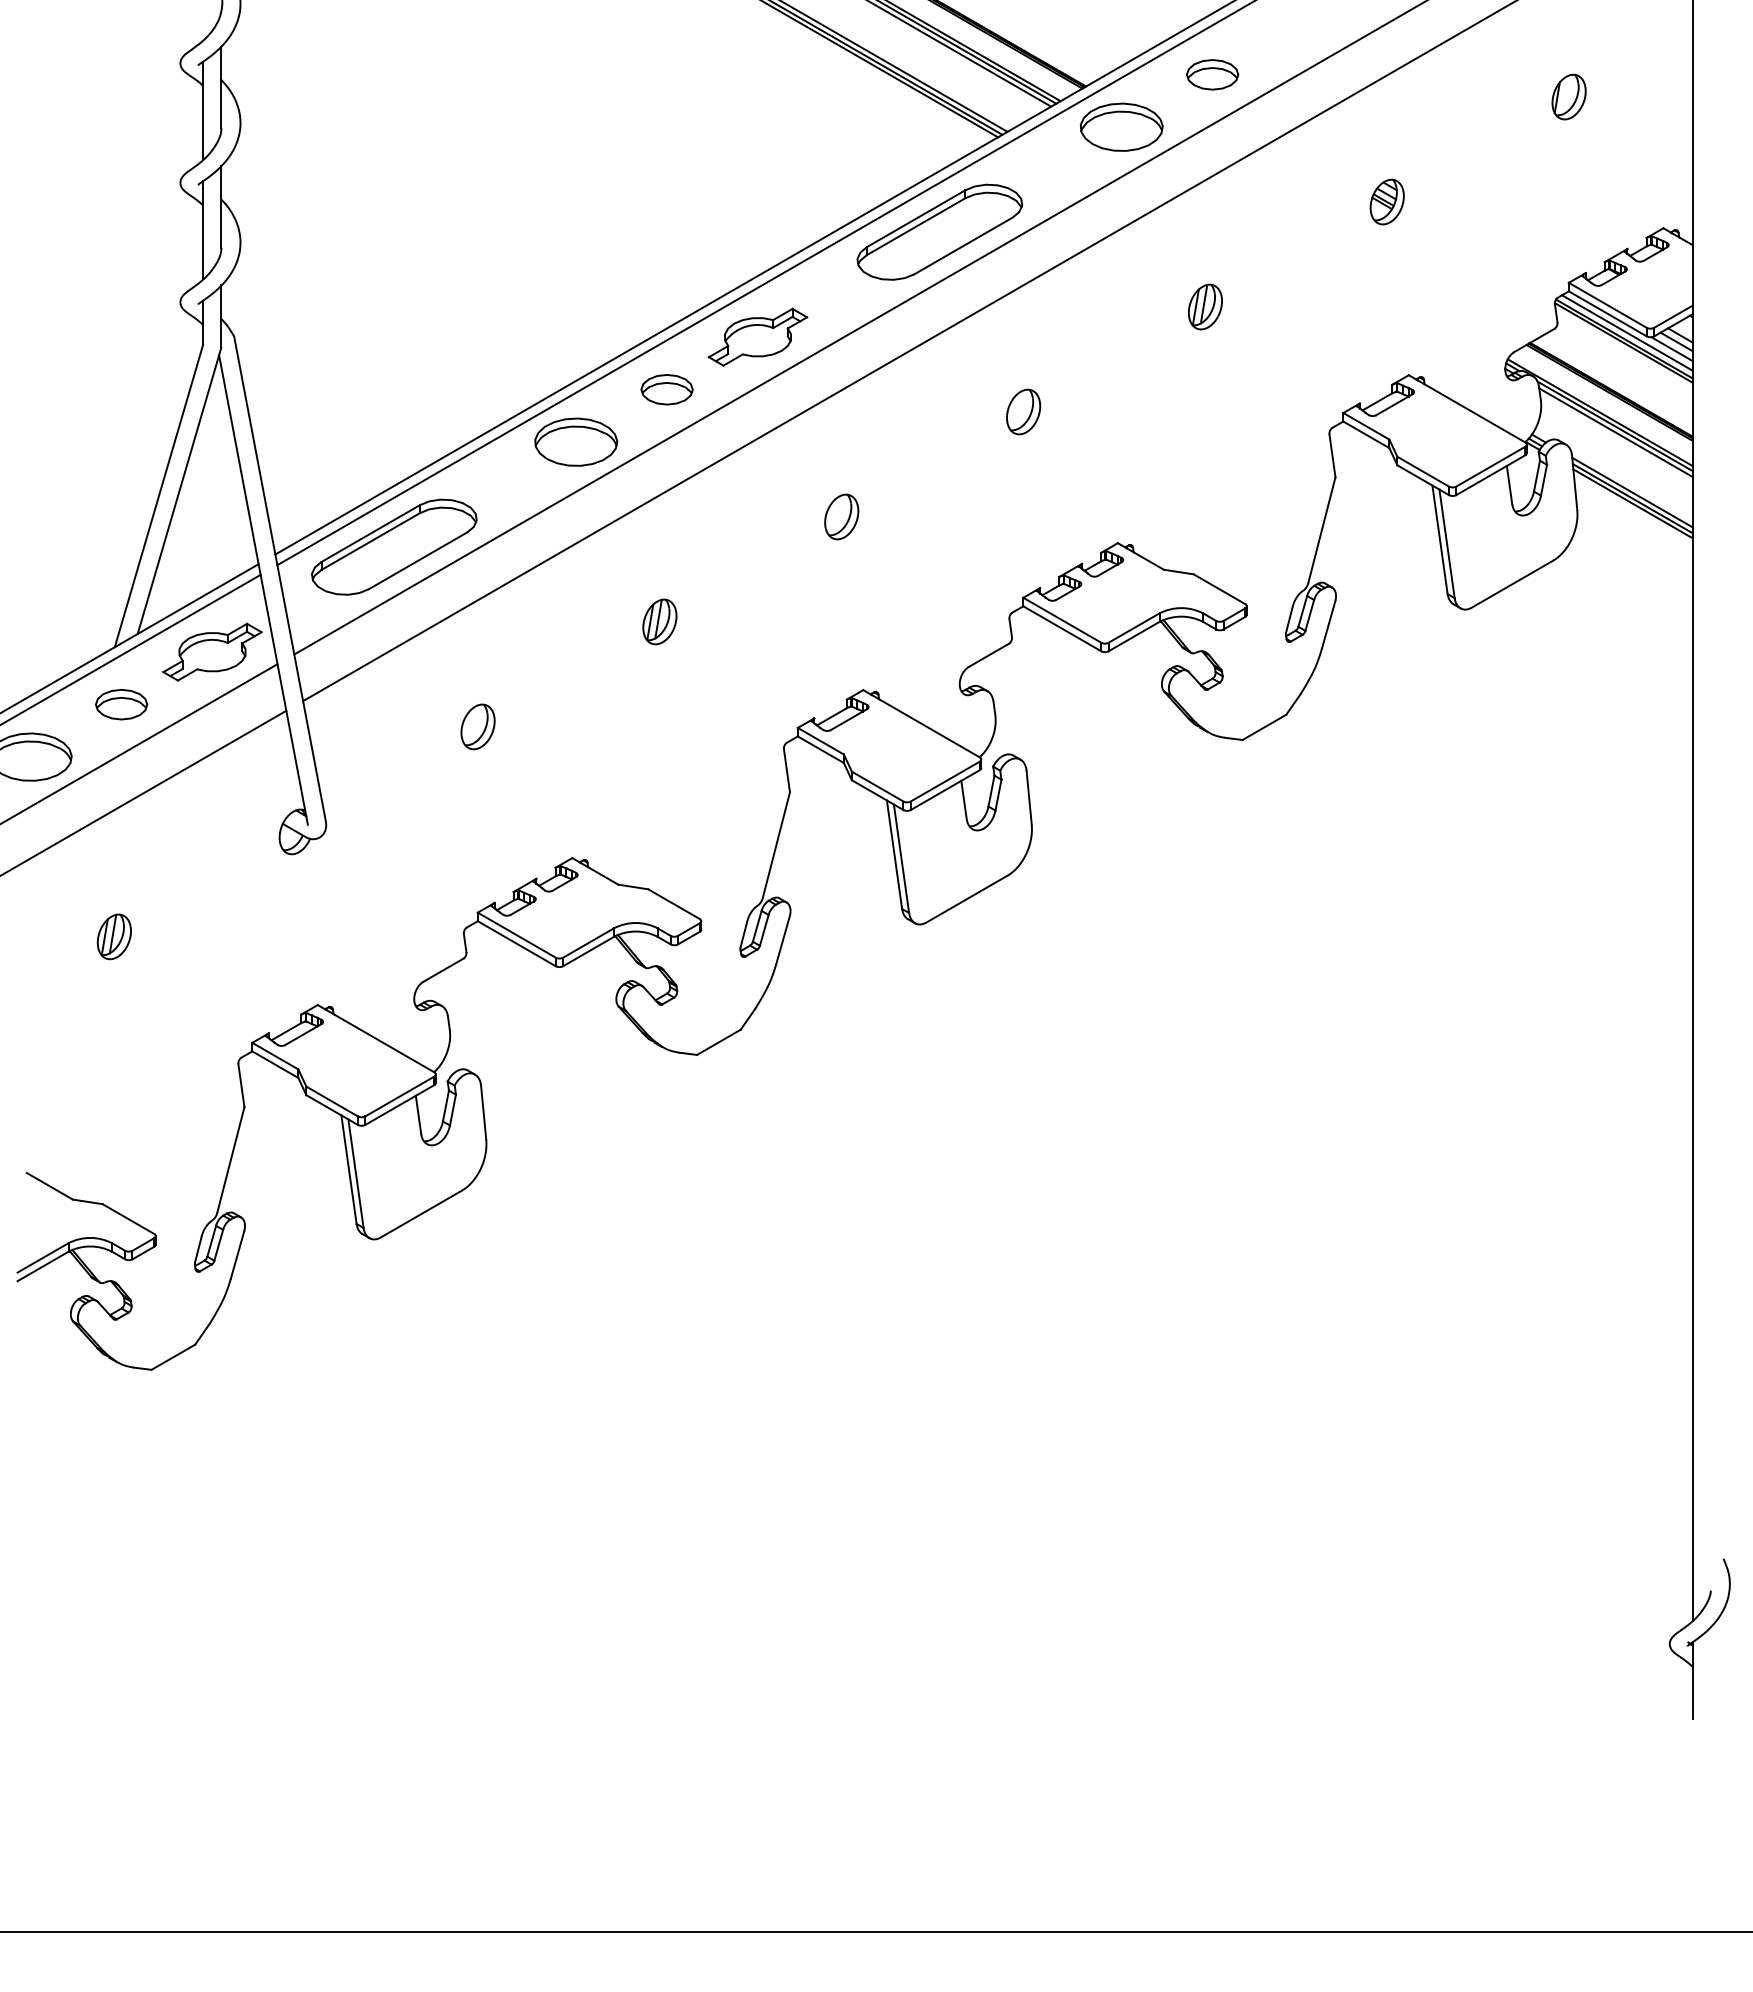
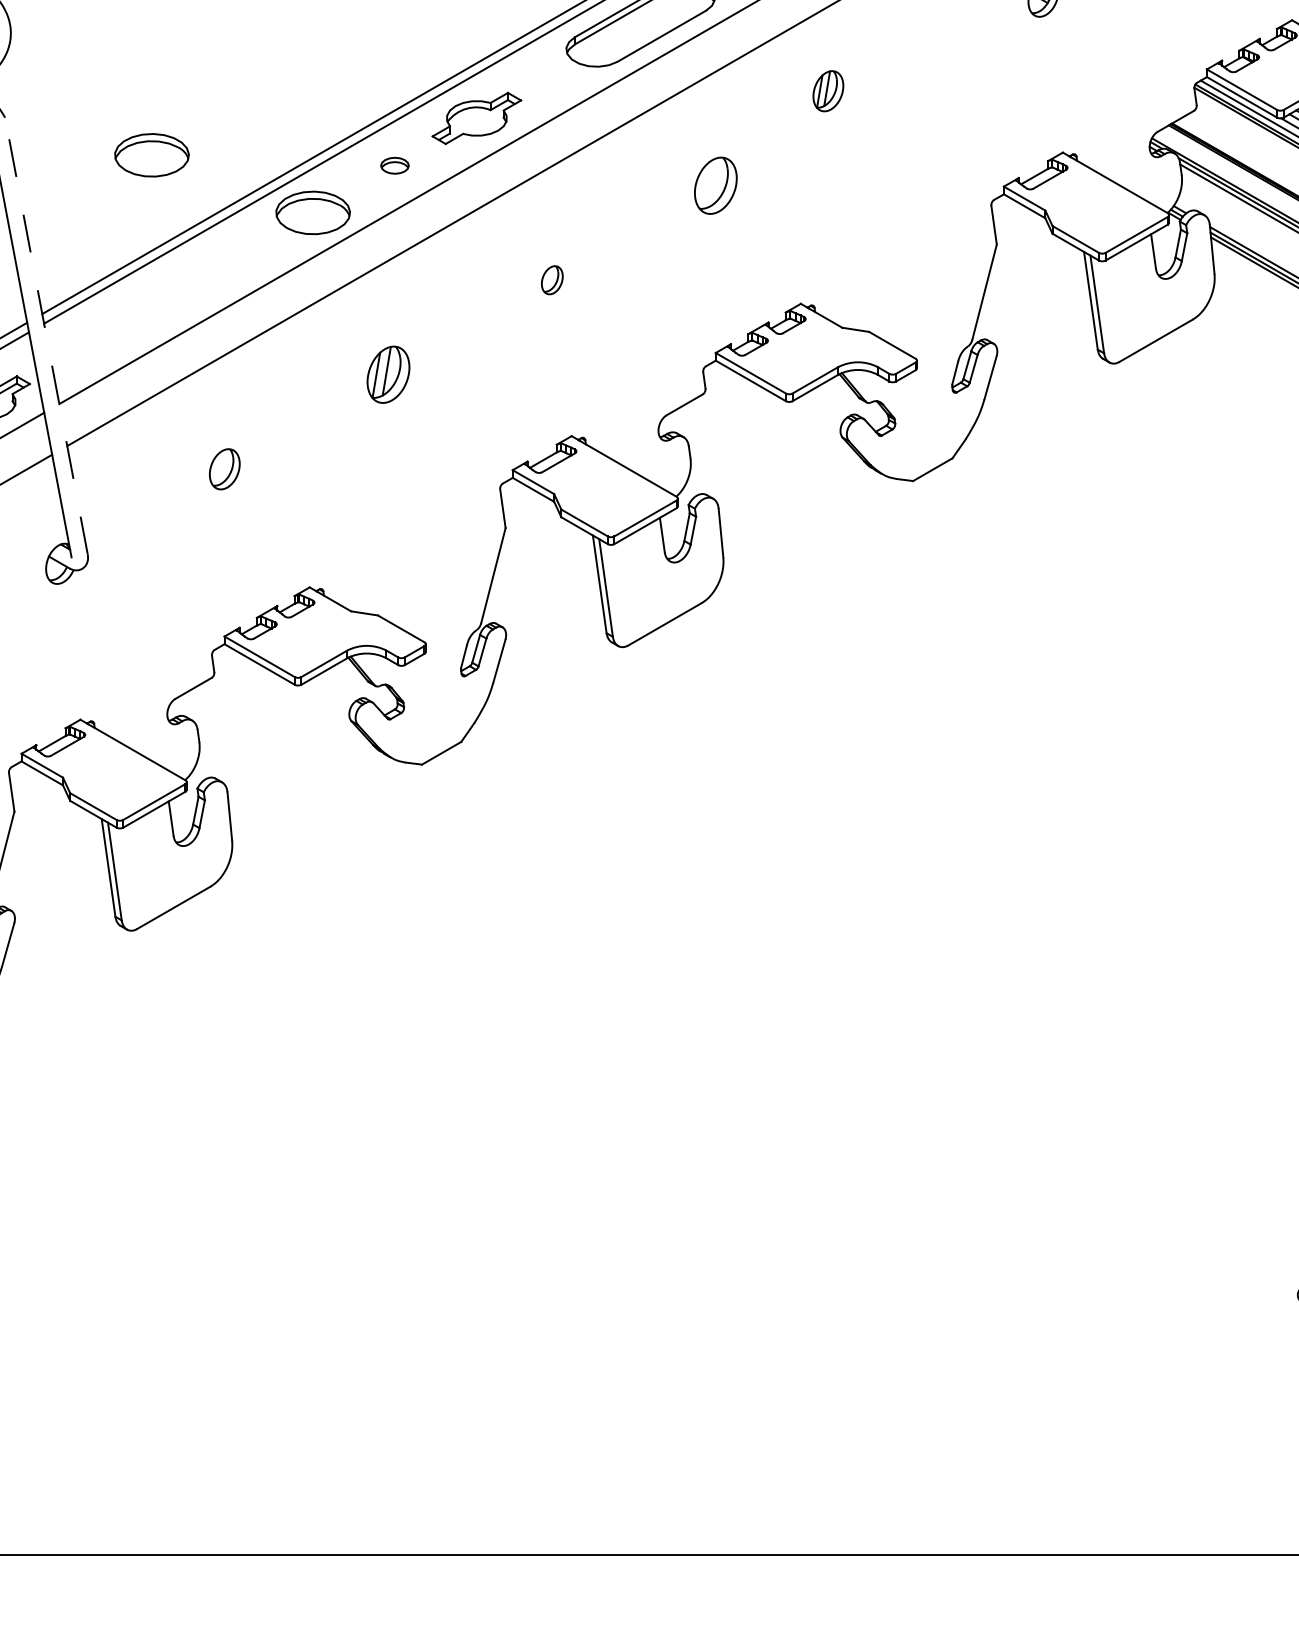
part: (1205, 306) -> (828, 90), moved
part: (397, 377) -> (152, 154), added
part: (666, 389) -> (394, 165), size x0.6
part: (1023, 411) -> (715, 185), size x1.4
part: (841, 516) -> (552, 279), size x0.7
part: (394, 546) -> (149, 306), removed
line: (280, 579) -> (46, 336), solid -> dashed
part: (659, 621) -> (388, 374), size x1.4

